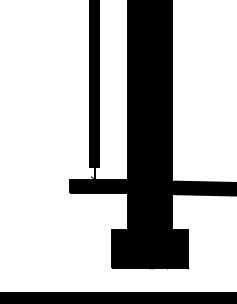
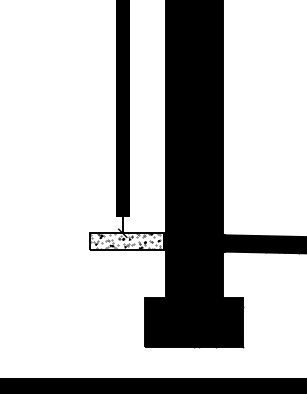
fill: (97, 186) -> (126, 241), removed

